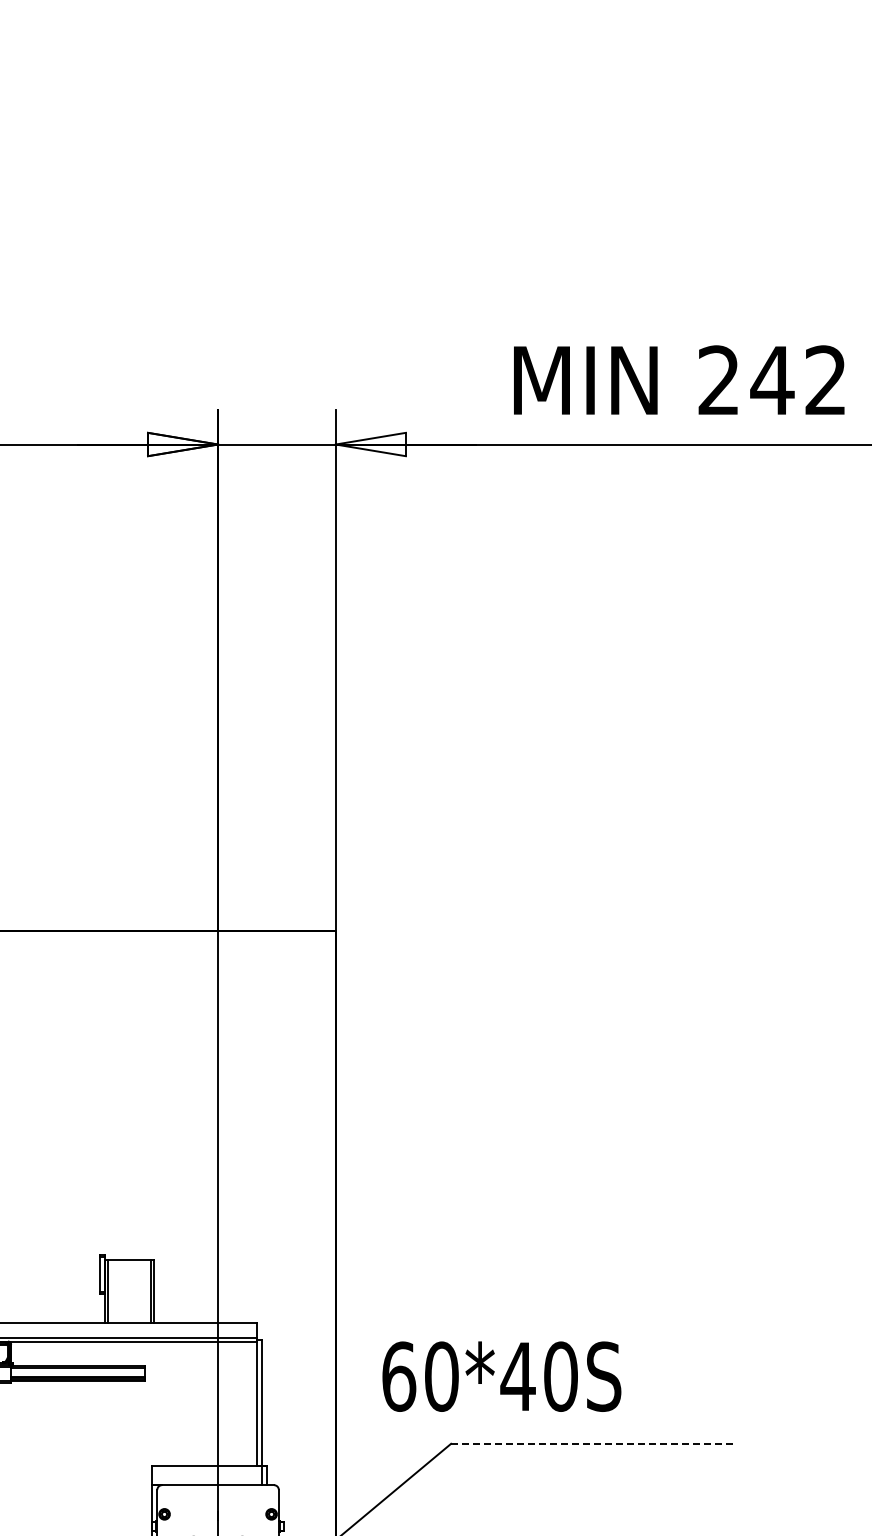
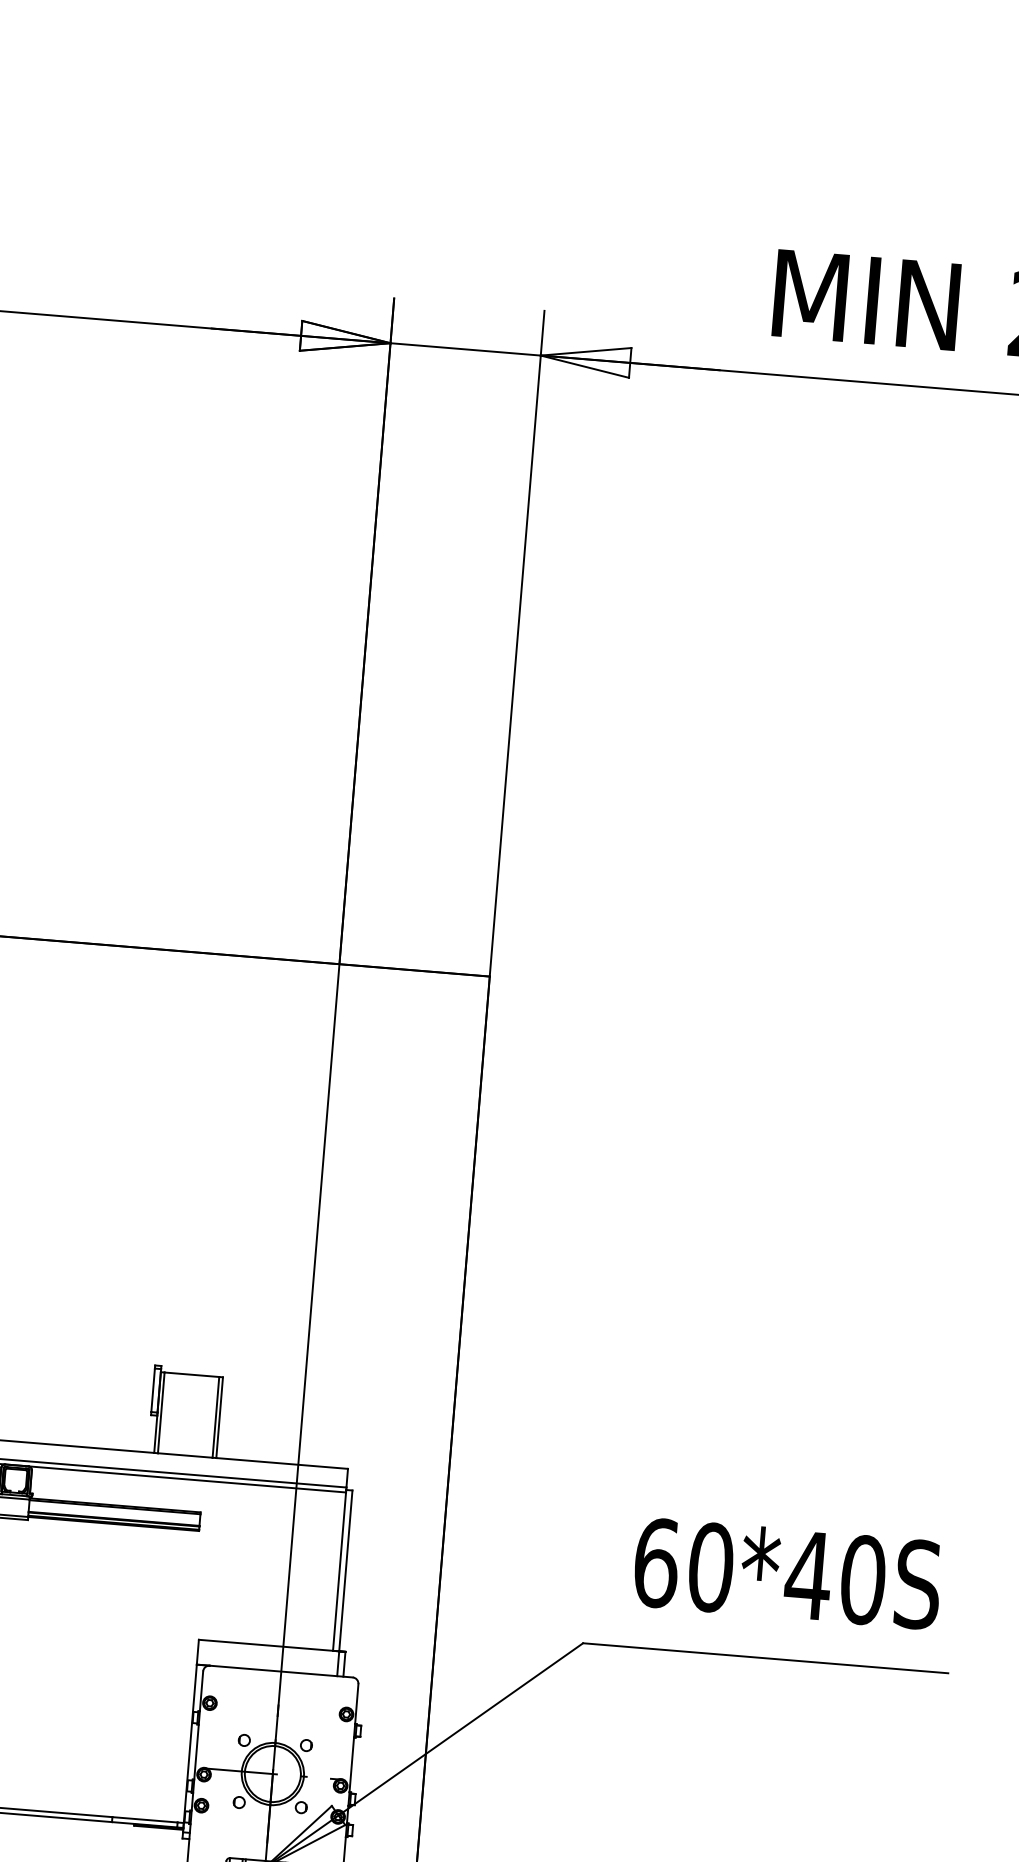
text: (501, 1376) -> (787, 1573), moved
line: (594, 1443) -> (766, 1657), dashed -> solid

